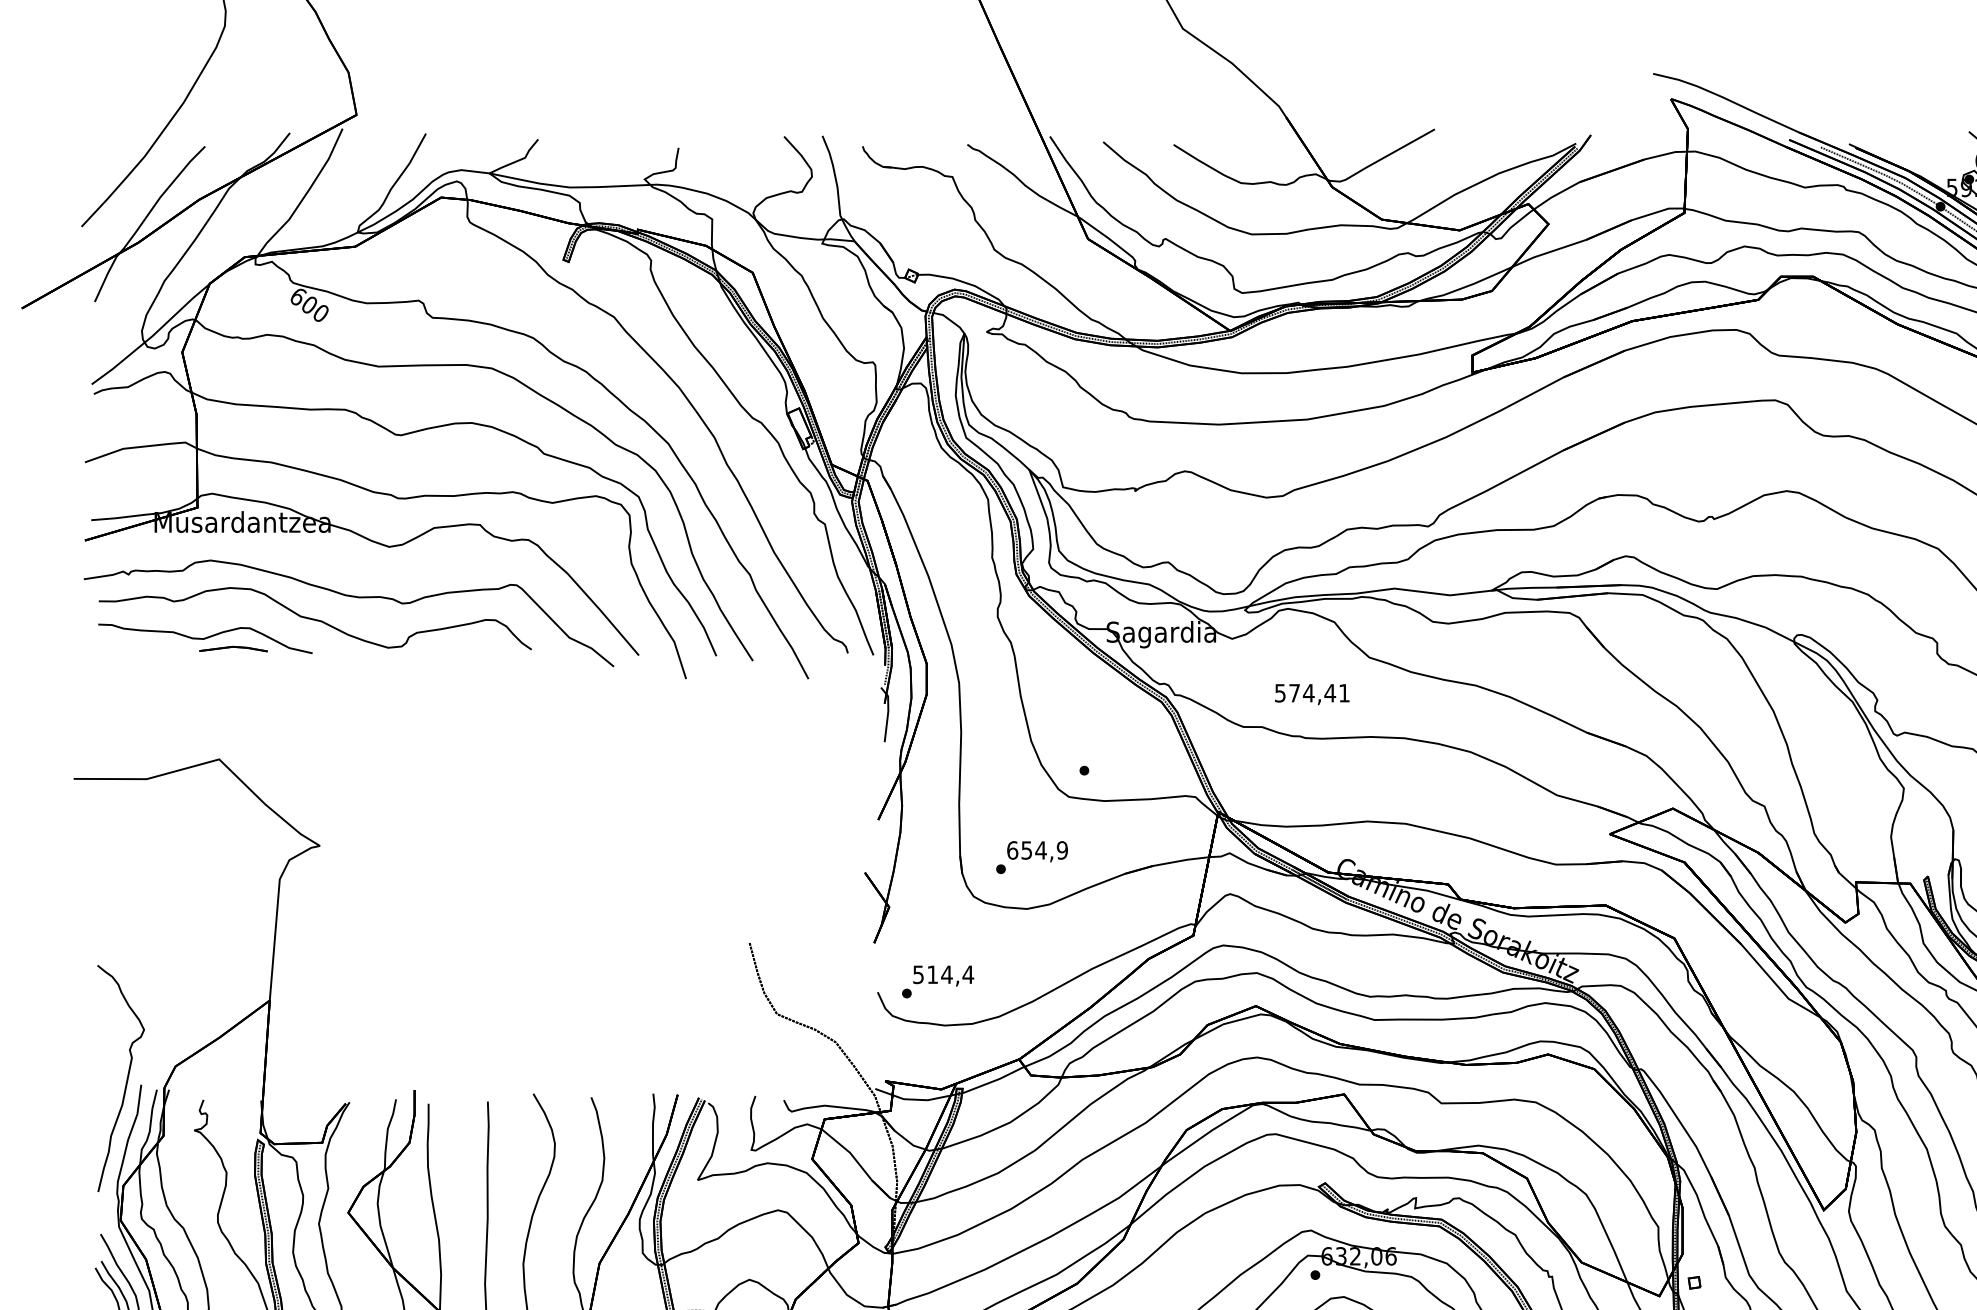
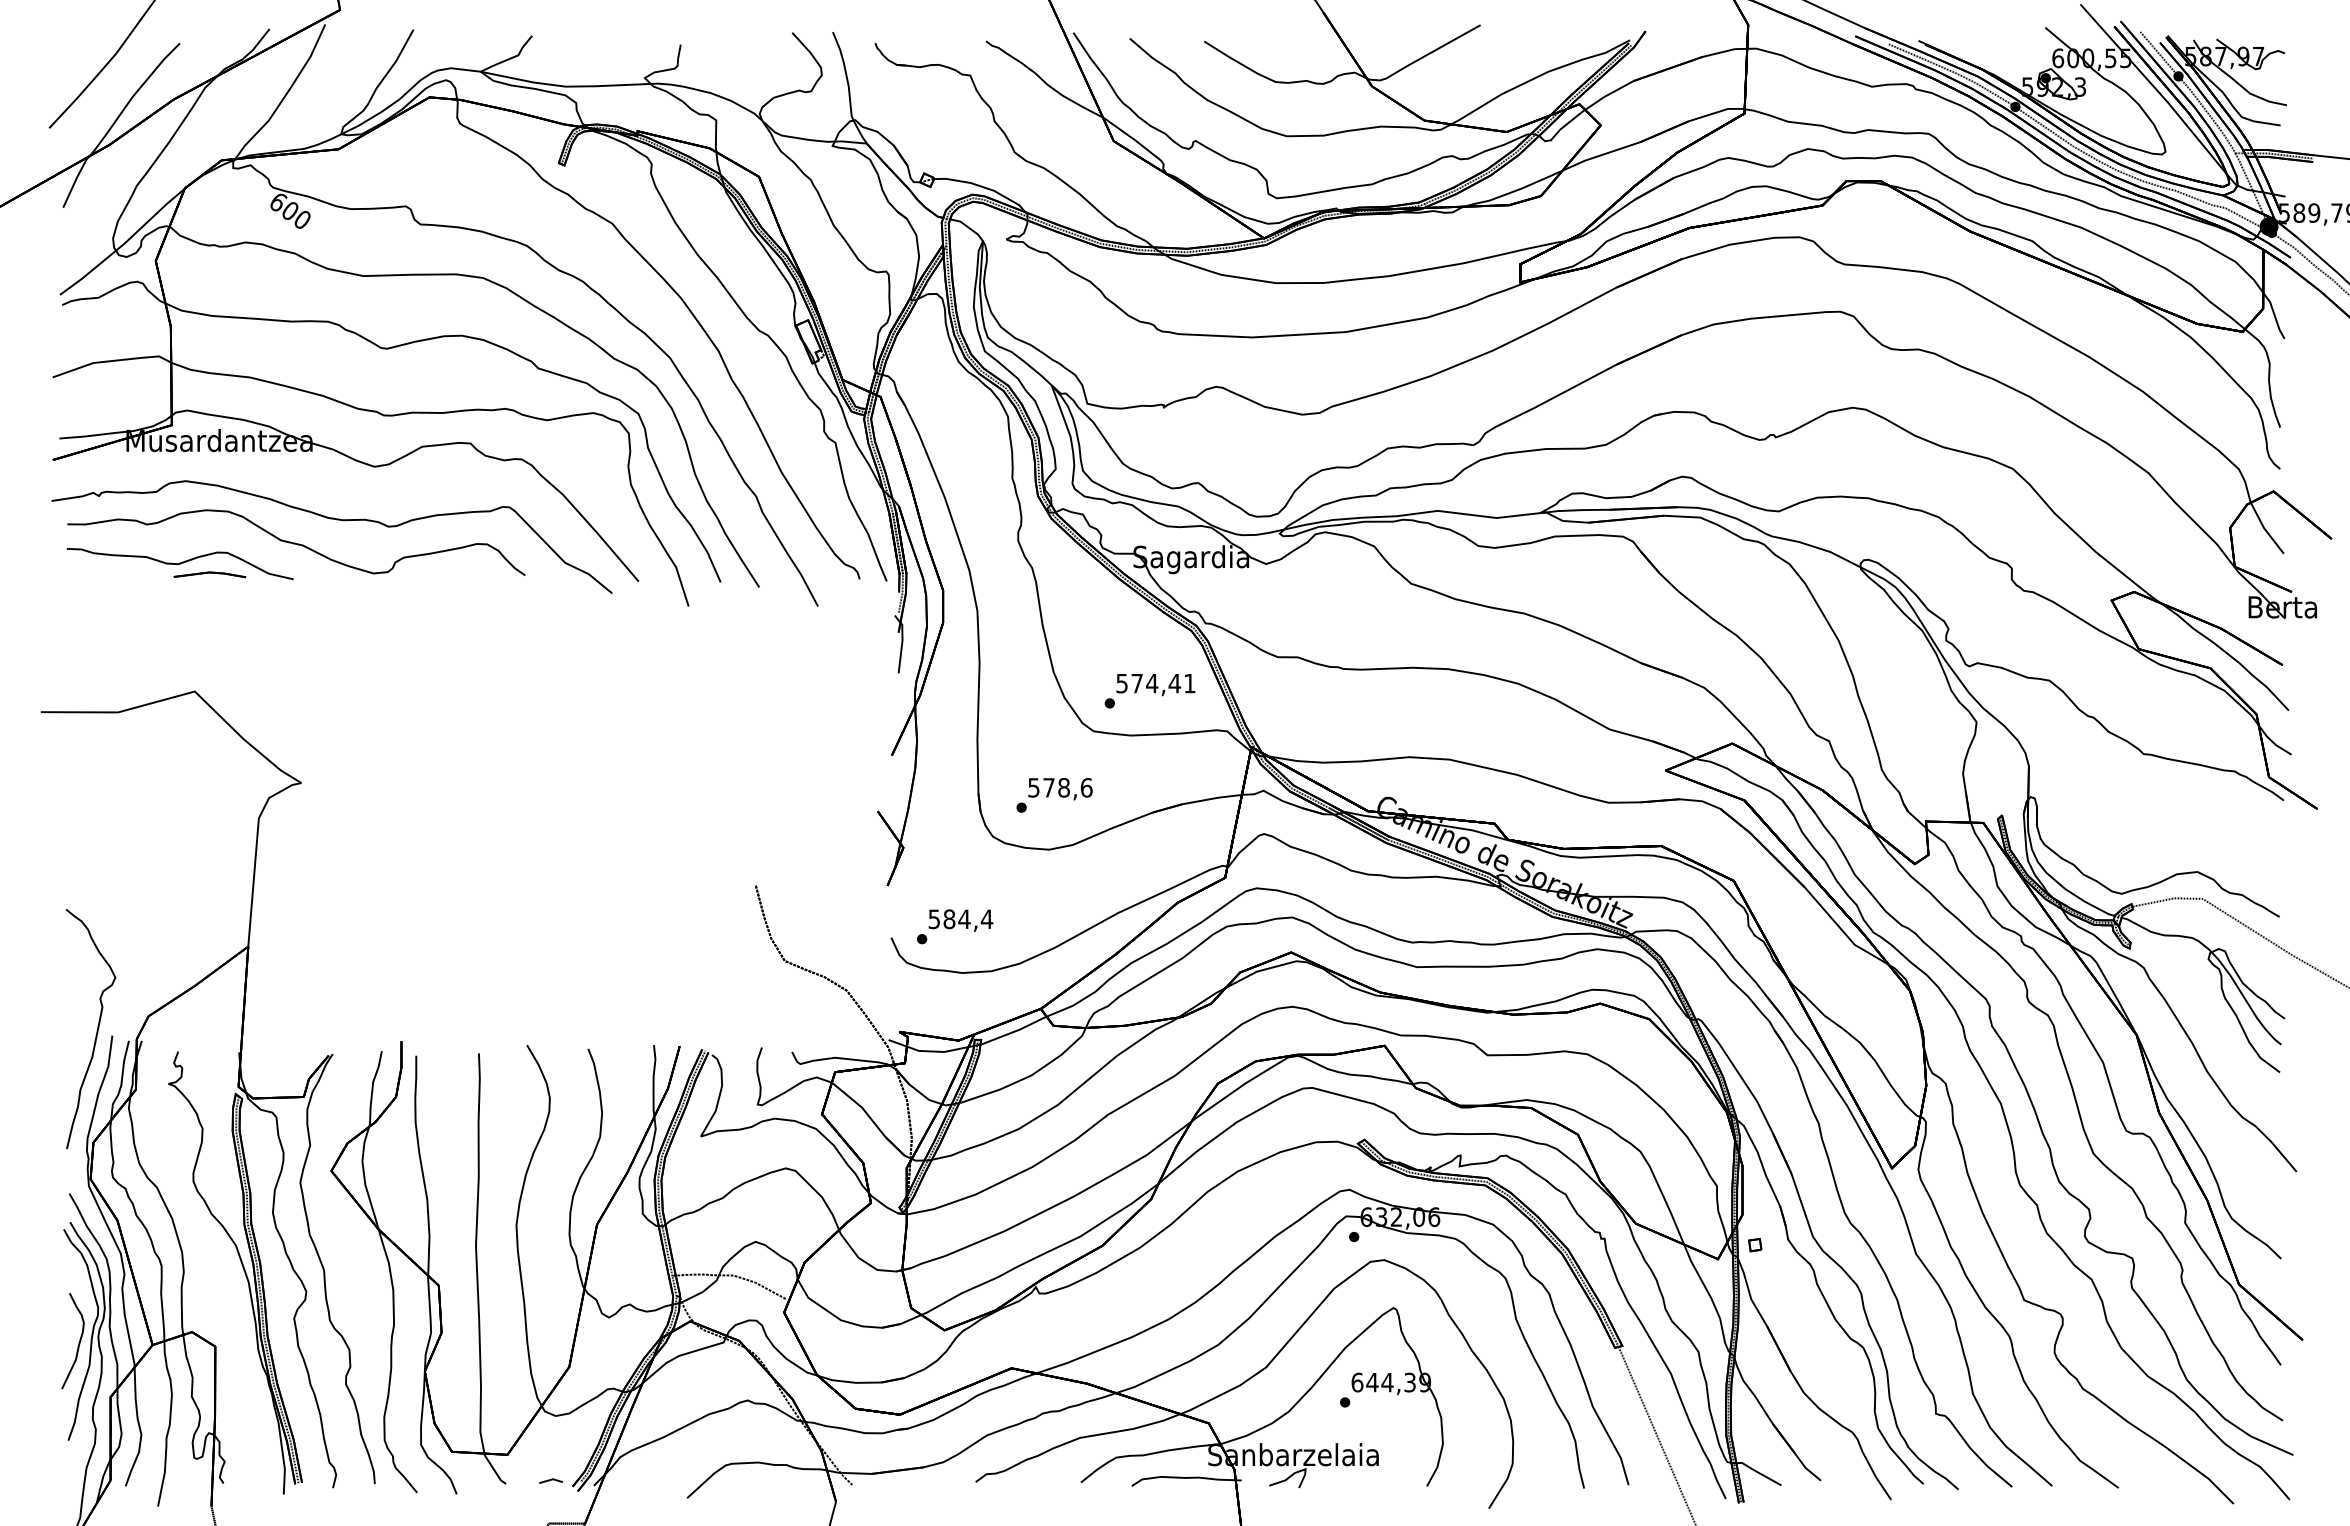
text: (1311, 695) -> (1155, 685), moved
text: (1037, 850) -> (1060, 787), 654,9 -> 578,6
text: (932, 974) -> (949, 919), 514,4 -> 584,4

